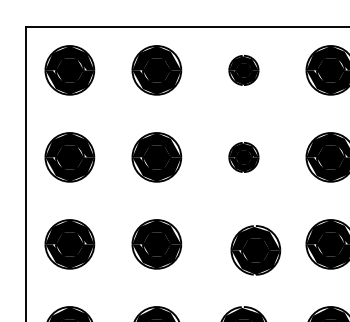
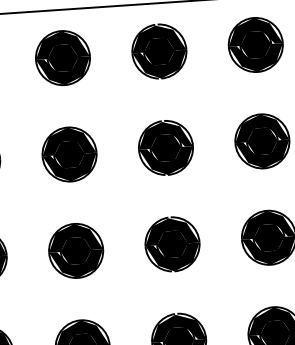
part: (243, 70) -> (159, 51), size x1.67
part: (243, 157) -> (165, 148), size x1.67
part: (255, 250) -> (172, 244), moved

